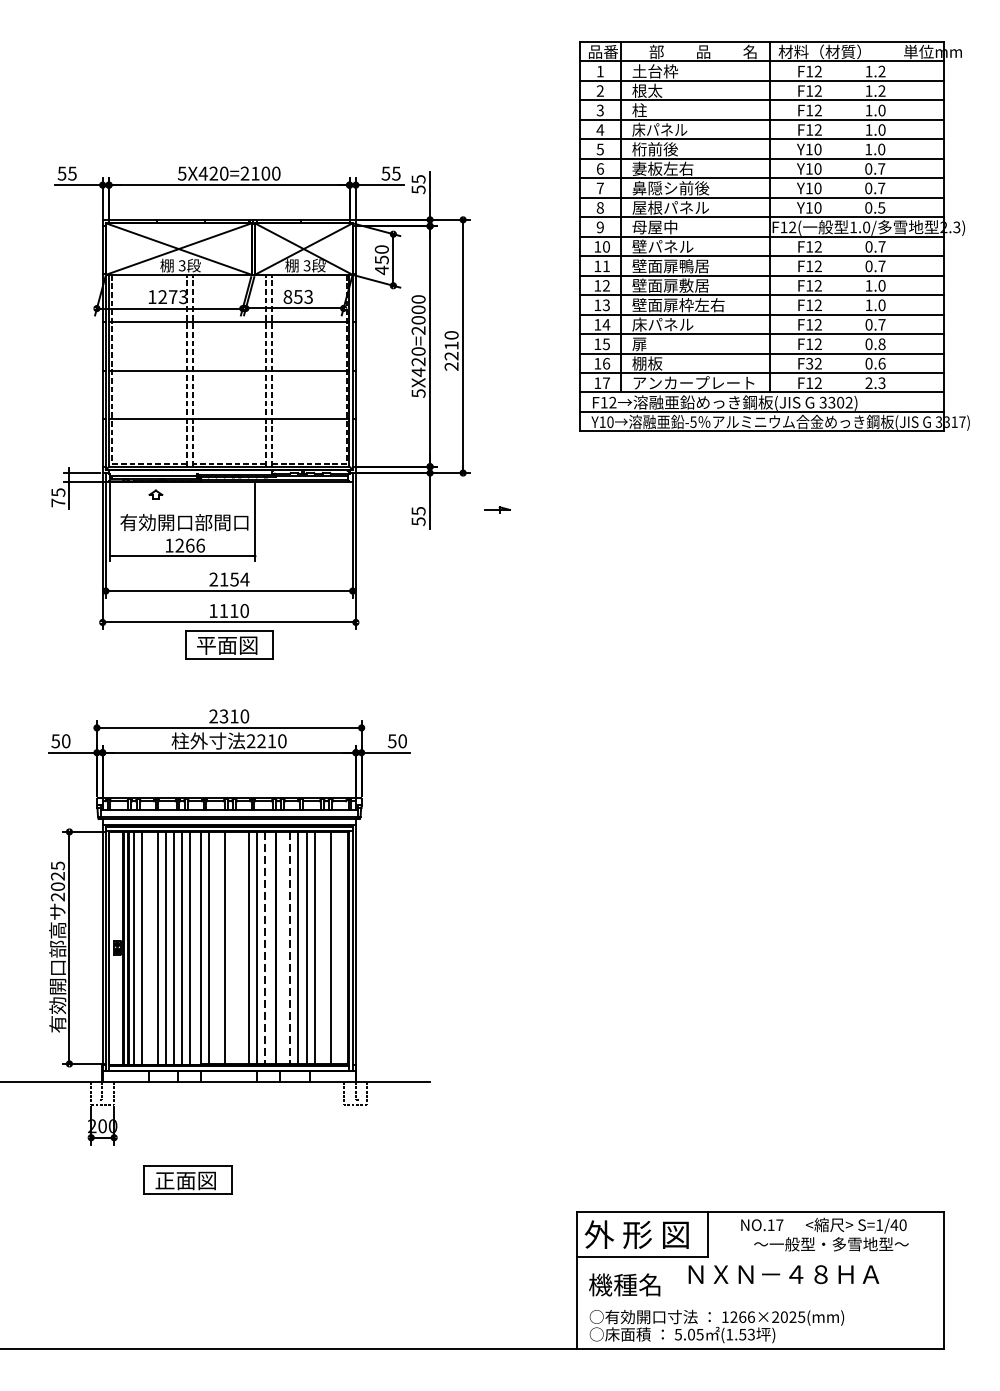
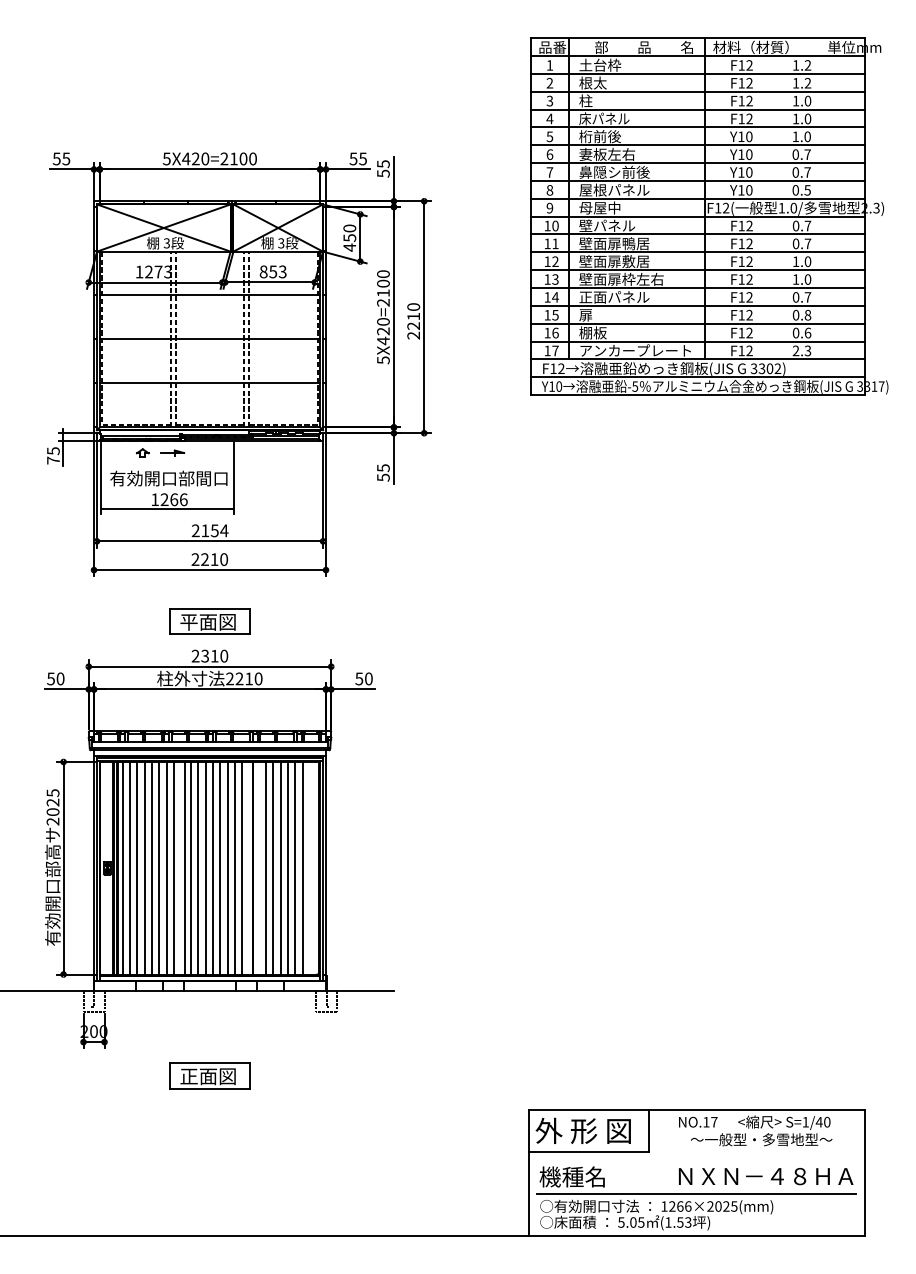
text: (418, 320) -> (383, 293), 5X420=2000 -> 5X420=2100
text: (670, 323) -> (614, 296), 床パネル -> 正面パネル
text: (809, 363) -> (741, 332), F32 -> F12
part: (497, 509) -> (172, 452), moved
text: (217, 610) -> (199, 559), 1110 -> 2210
part: (228, 644) -> (209, 621), moved
line: (216, 947) -> (198, 867), added
line: (233, 947) -> (213, 867), added
line: (240, 947) -> (220, 867), added
line: (322, 947) -> (295, 867), added
line: (150, 948) -> (137, 868), added
line: (264, 948) -> (242, 868), dashed -> solid
line: (290, 948) -> (266, 868), dashed -> solid
part: (187, 1179) -> (209, 1075), moved
text: (784, 1274) -> (766, 1176), moved
line: (760, 1302) -> (696, 1193), added

